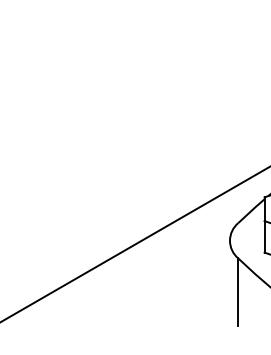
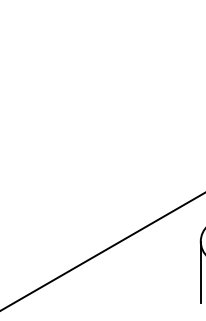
line: (229, 274) -> (200, 272), added

